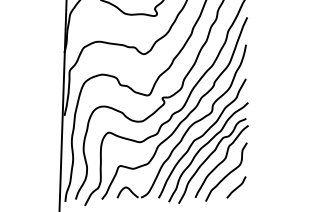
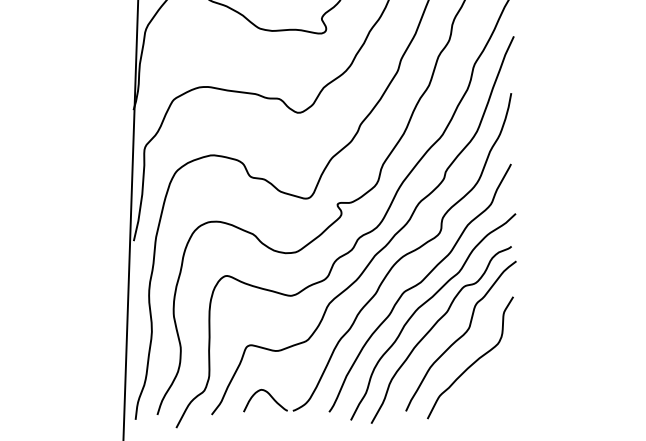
curve: (236, 187) -> (491, 389), removed

